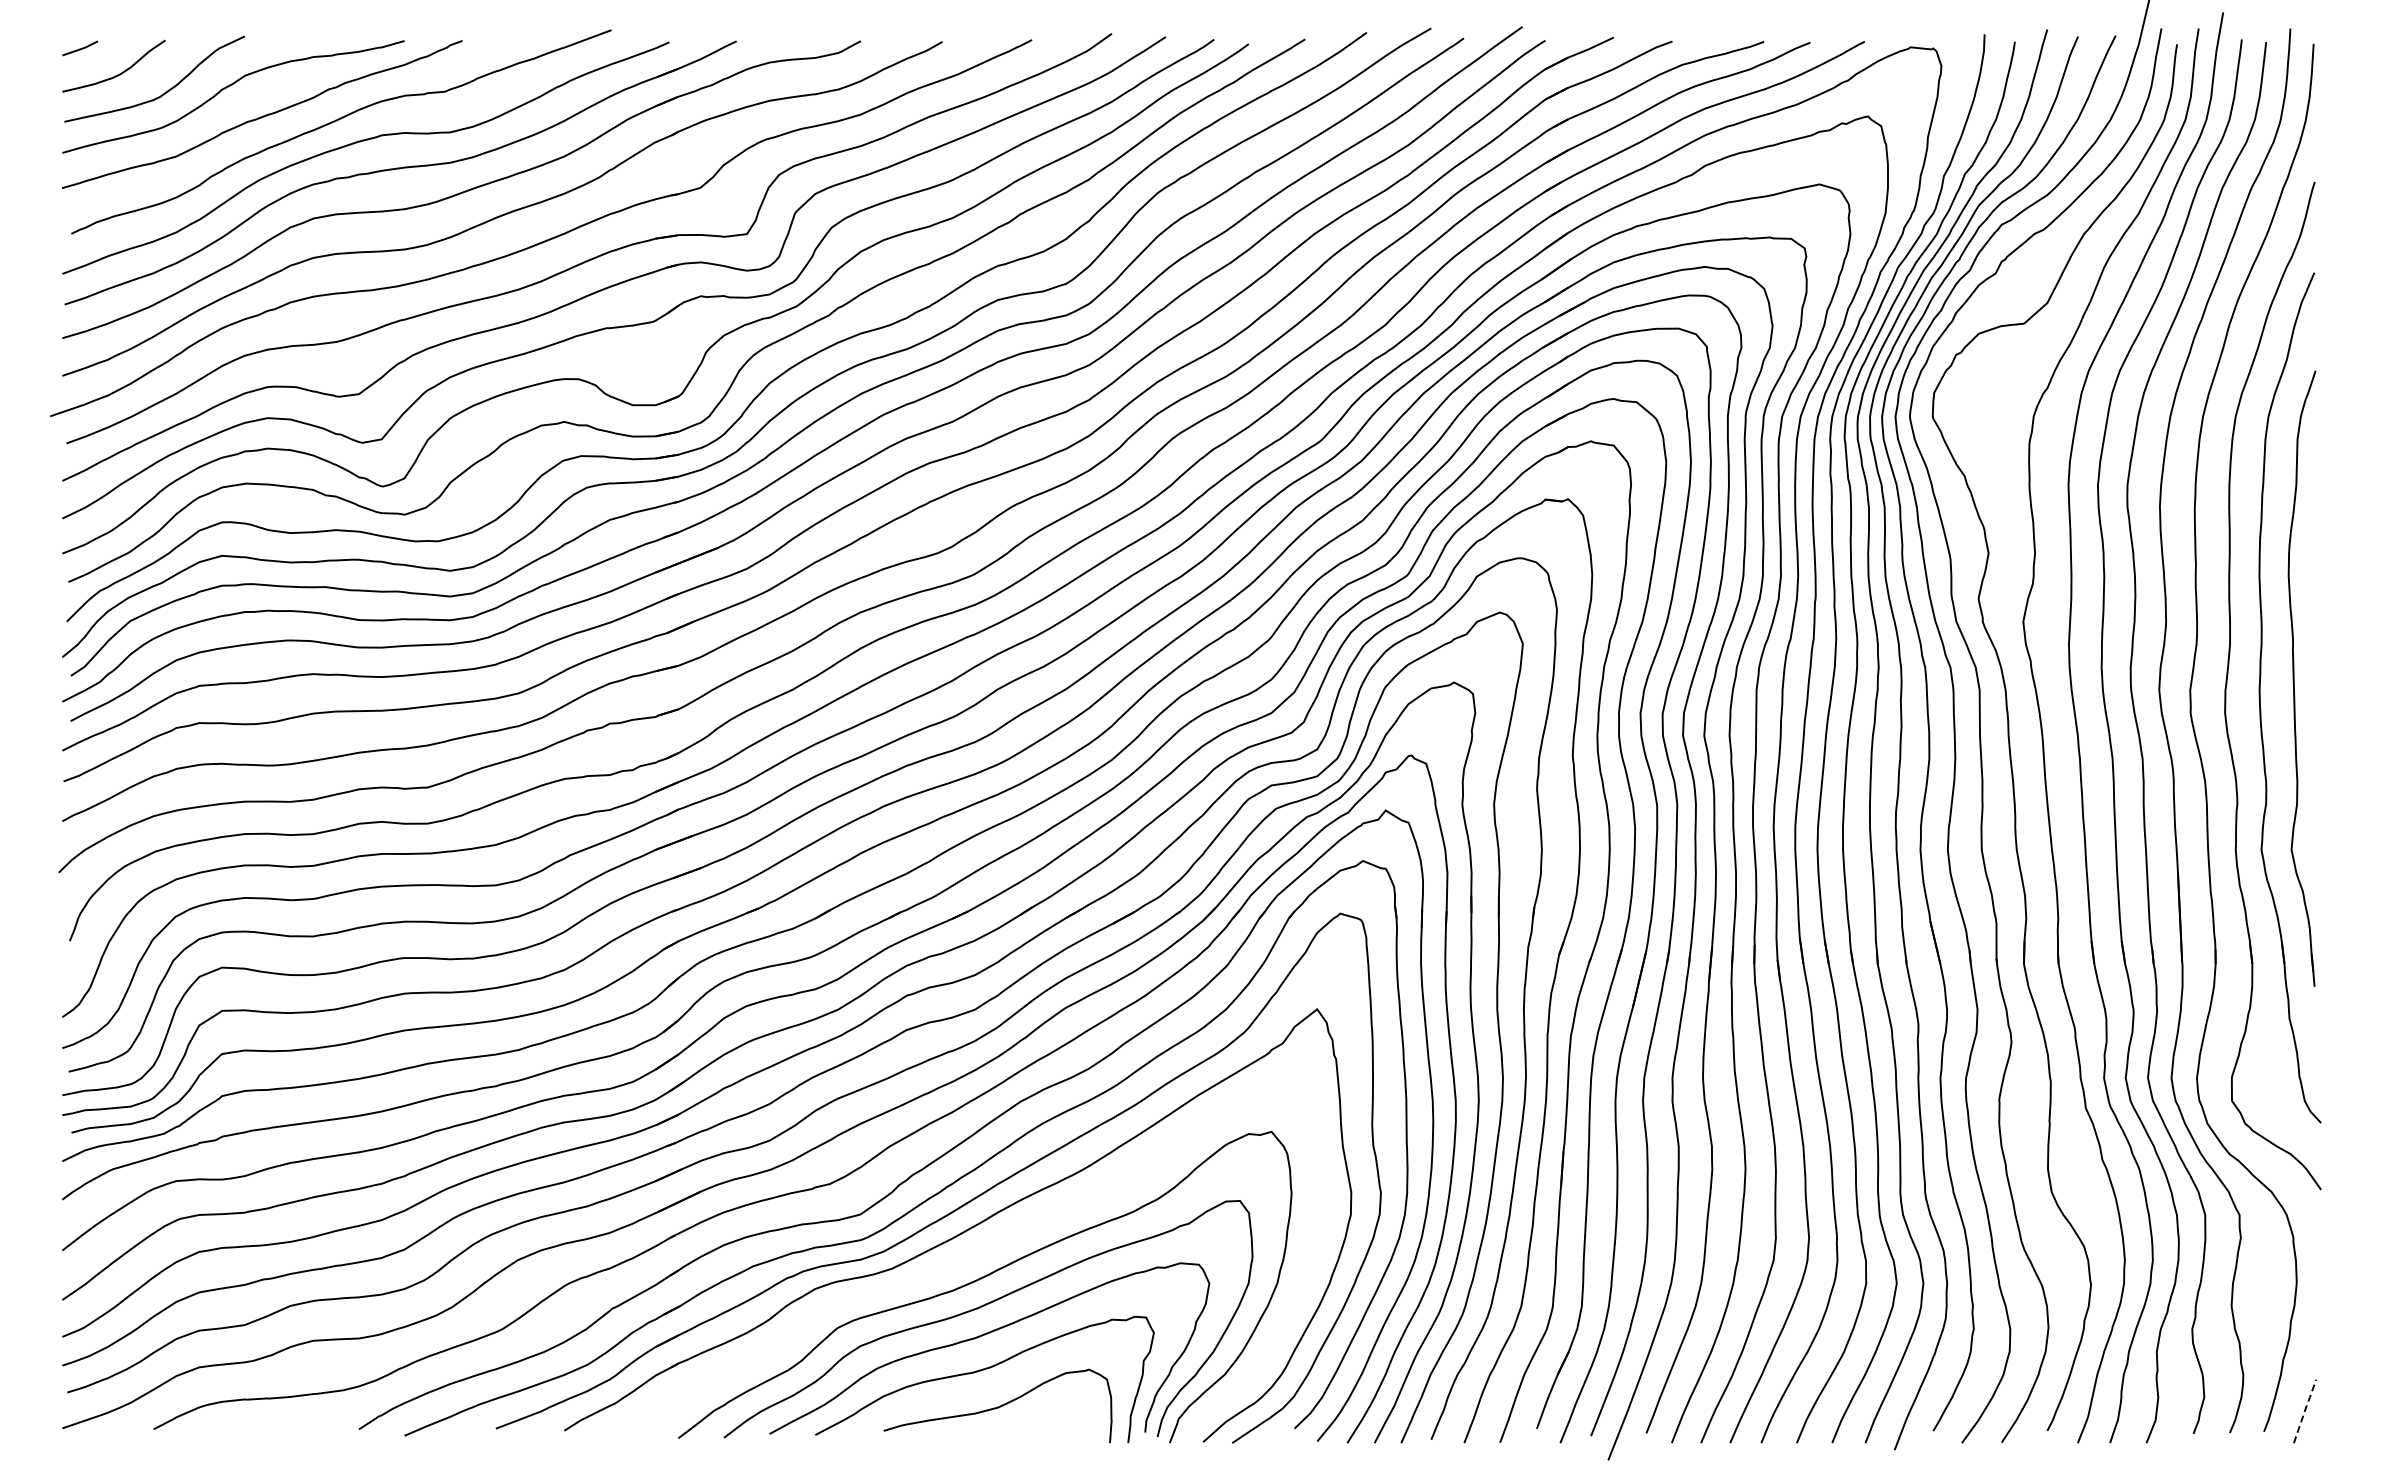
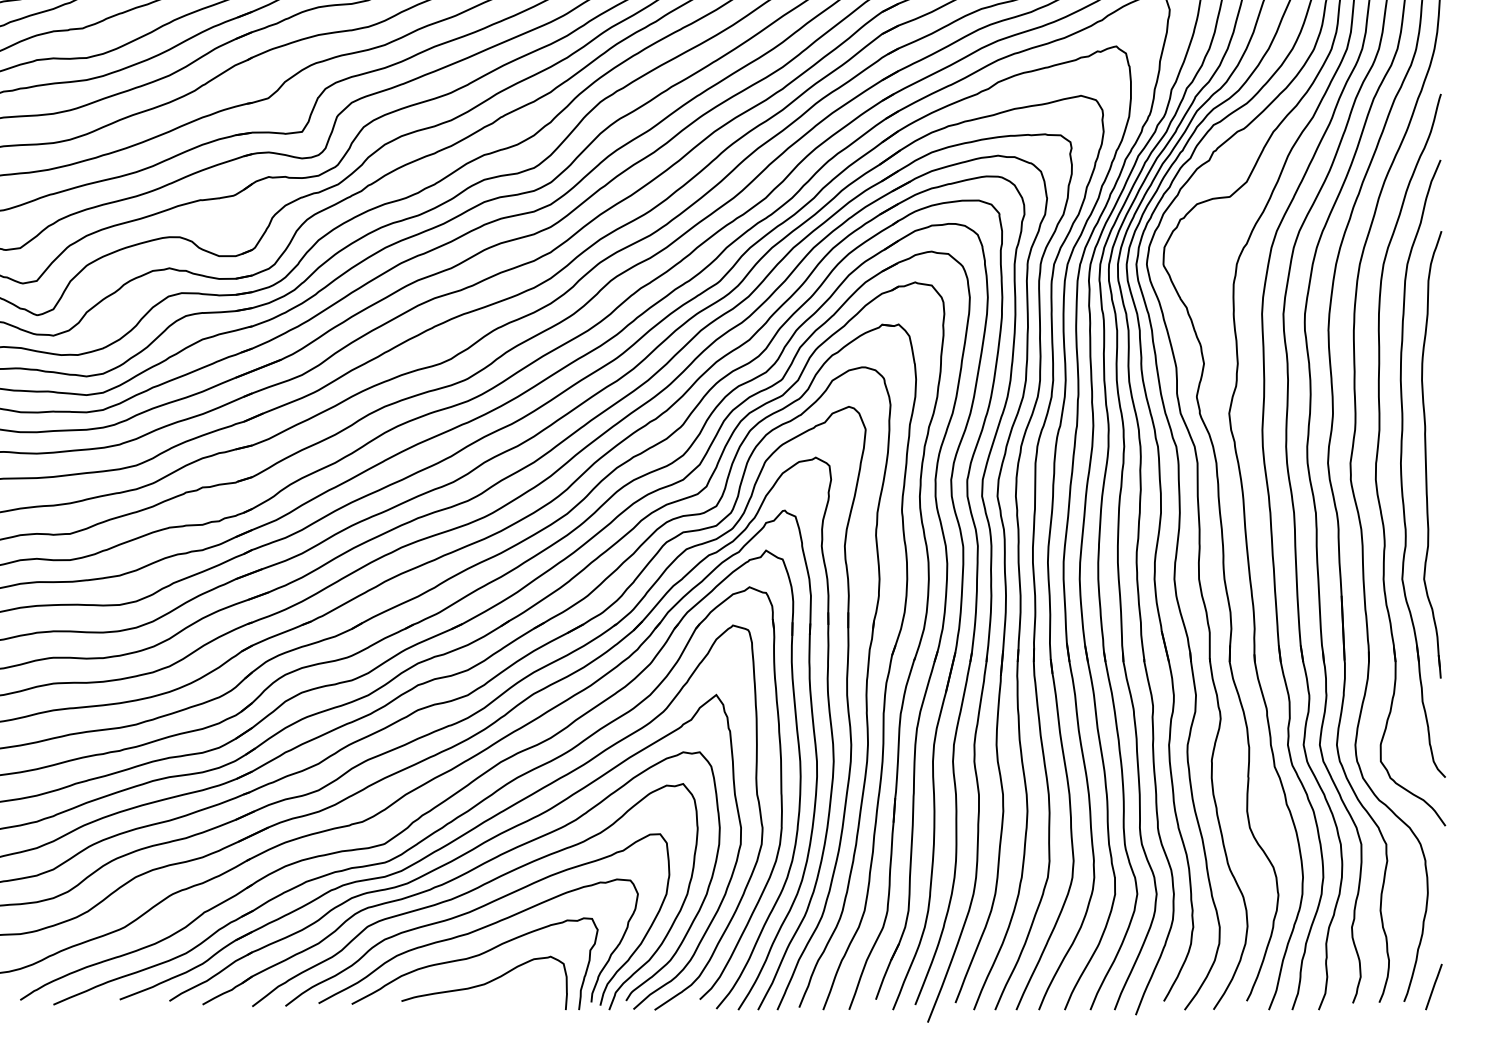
part: (965, 1261) -> (460, 878), added
line: (2305, 1410) -> (1434, 986), dashed -> solid

